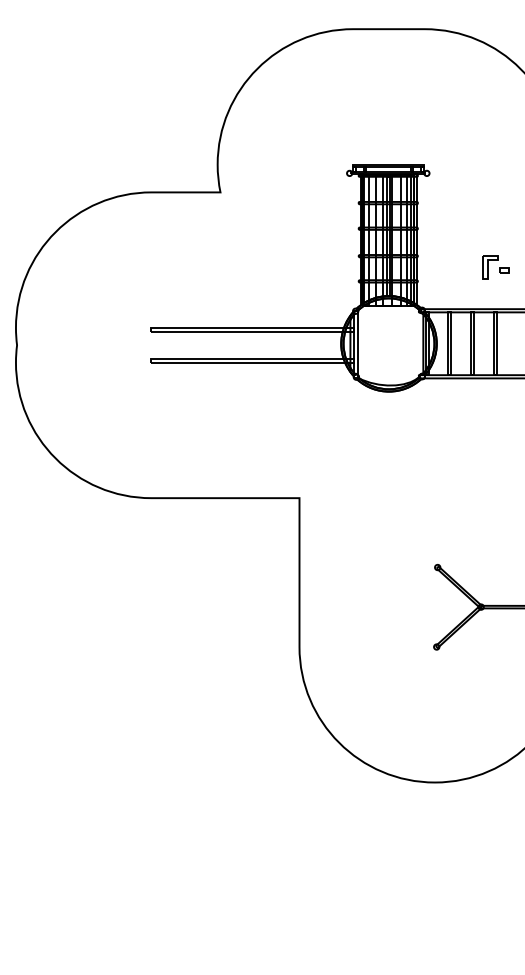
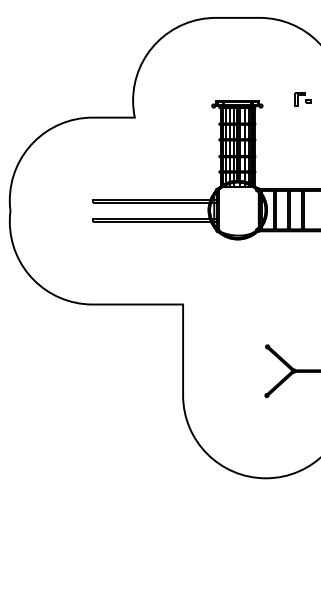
part: (494, 267) -> (302, 99), moved

